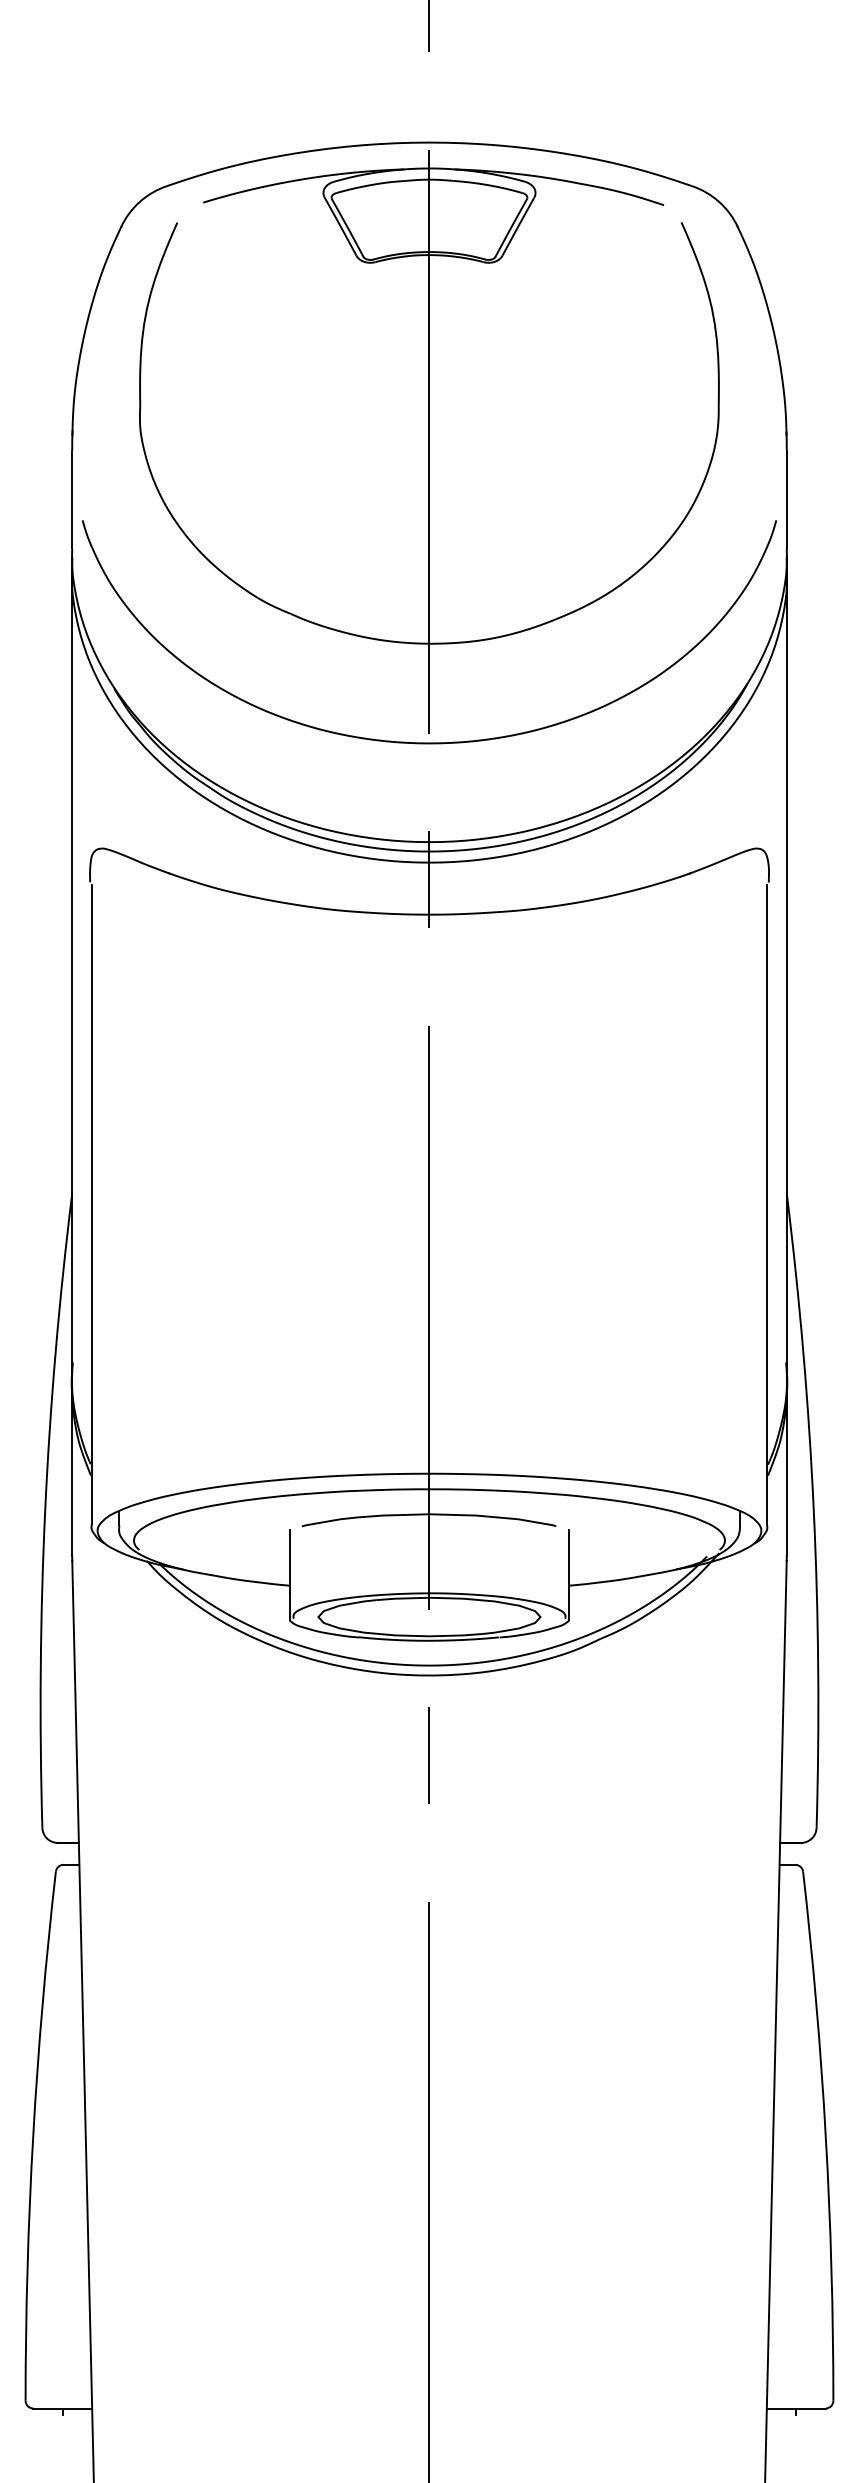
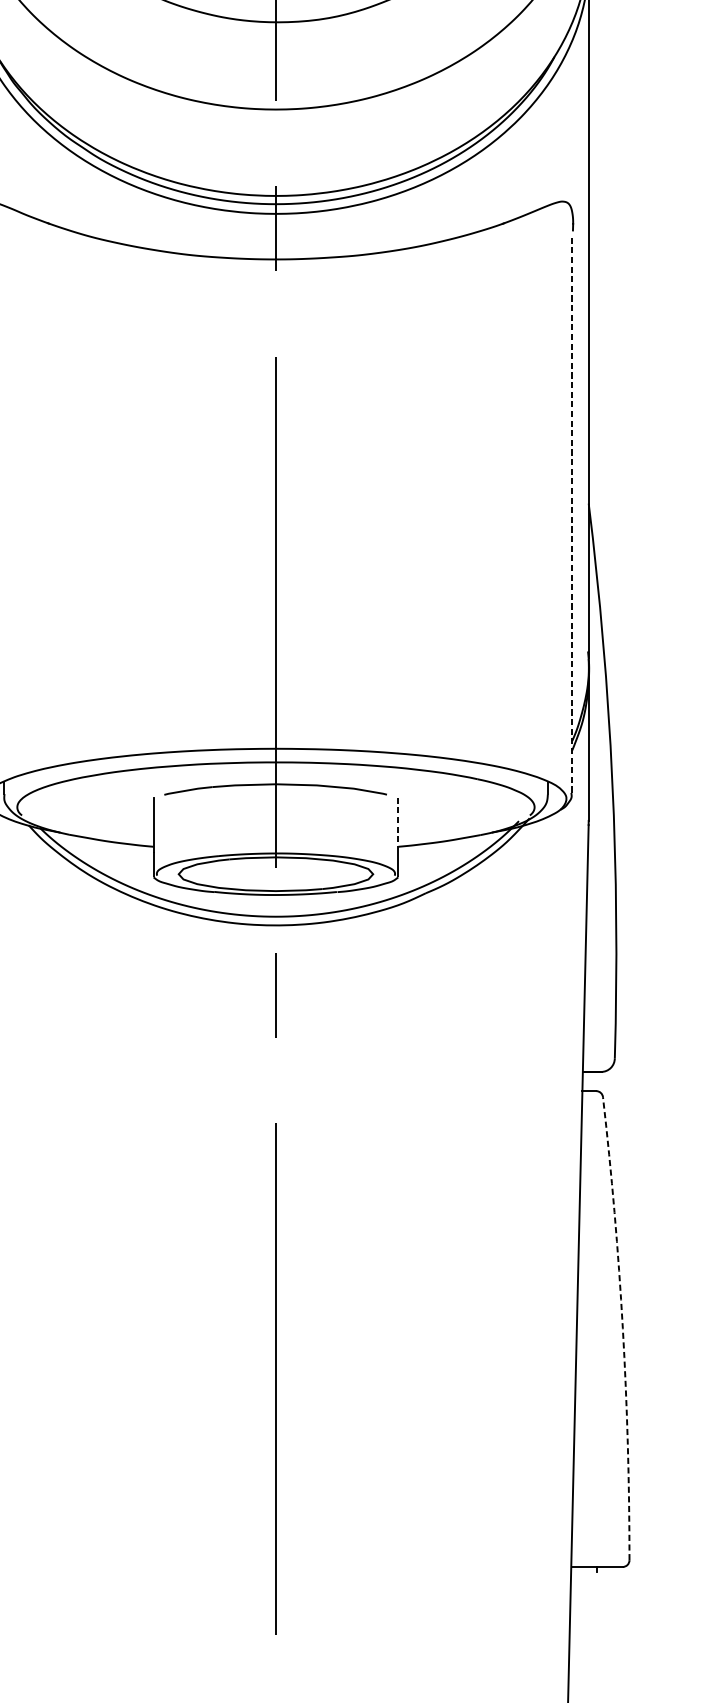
line: (767, 1203) -> (571, 512), solid -> dashed
line: (569, 1561) -> (398, 825), solid -> dashed
arc: (825, 2135) -> (622, 1328), solid -> dashed

